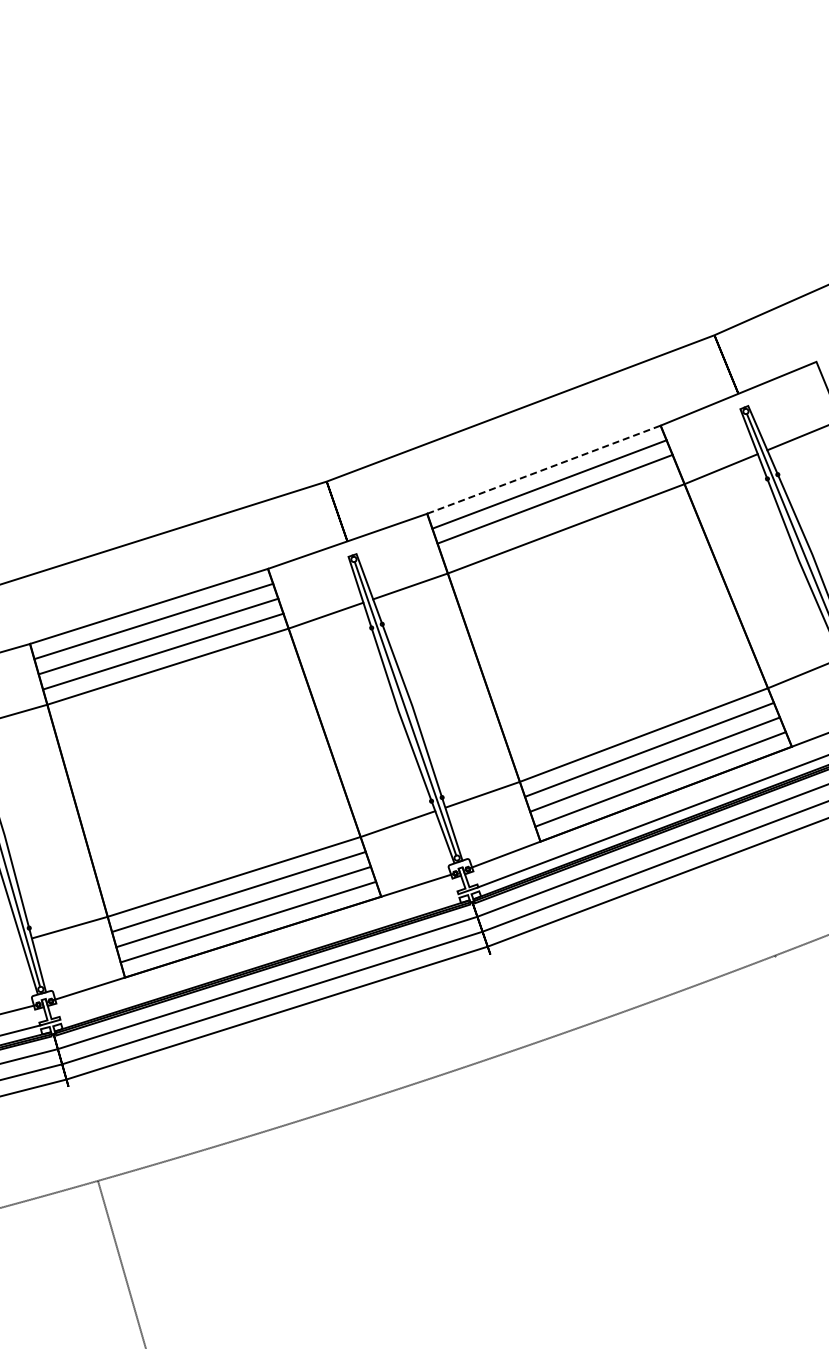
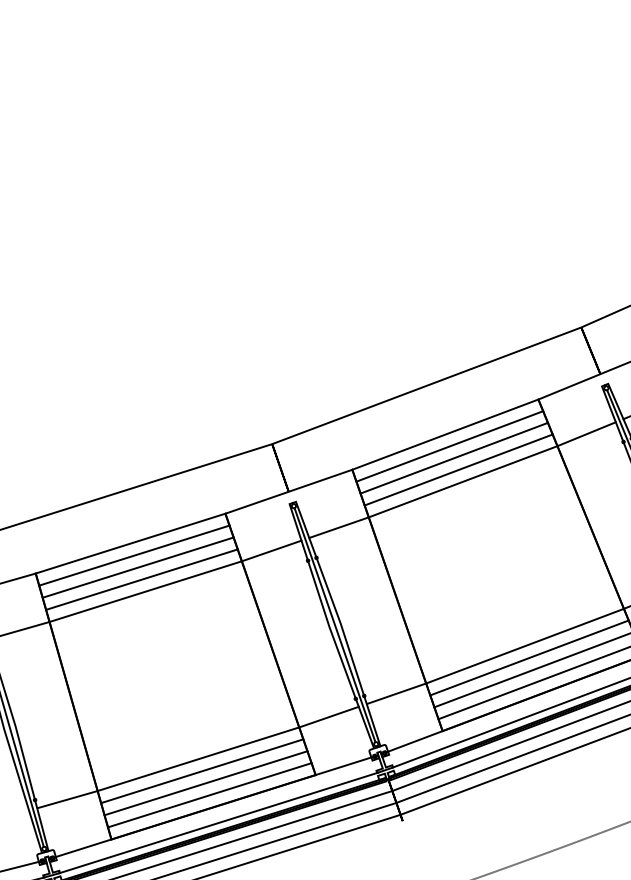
line: (544, 469) -> (445, 434), dashed -> solid
line: (560, 513) -> (458, 469), added
line: (259, 956) -> (218, 822), added

